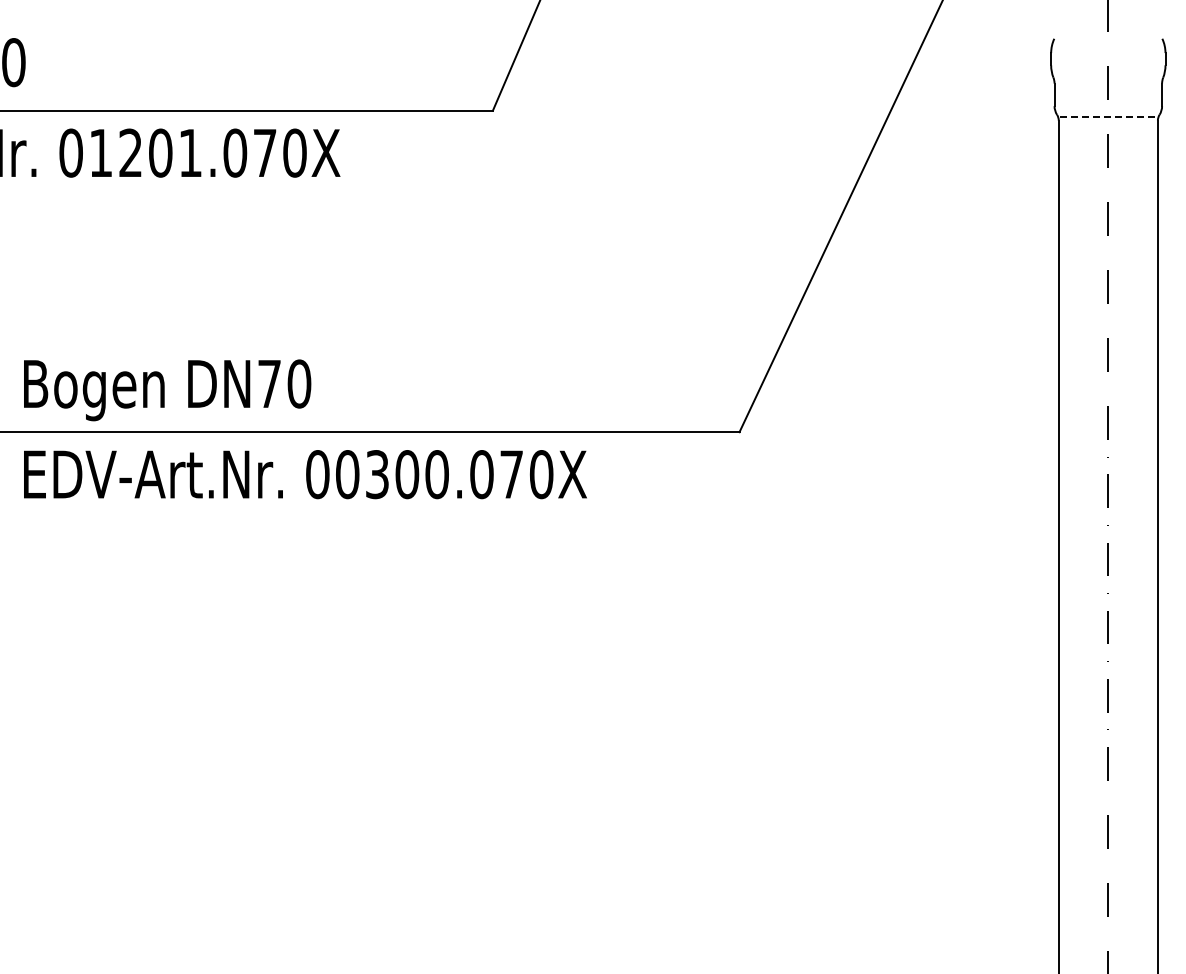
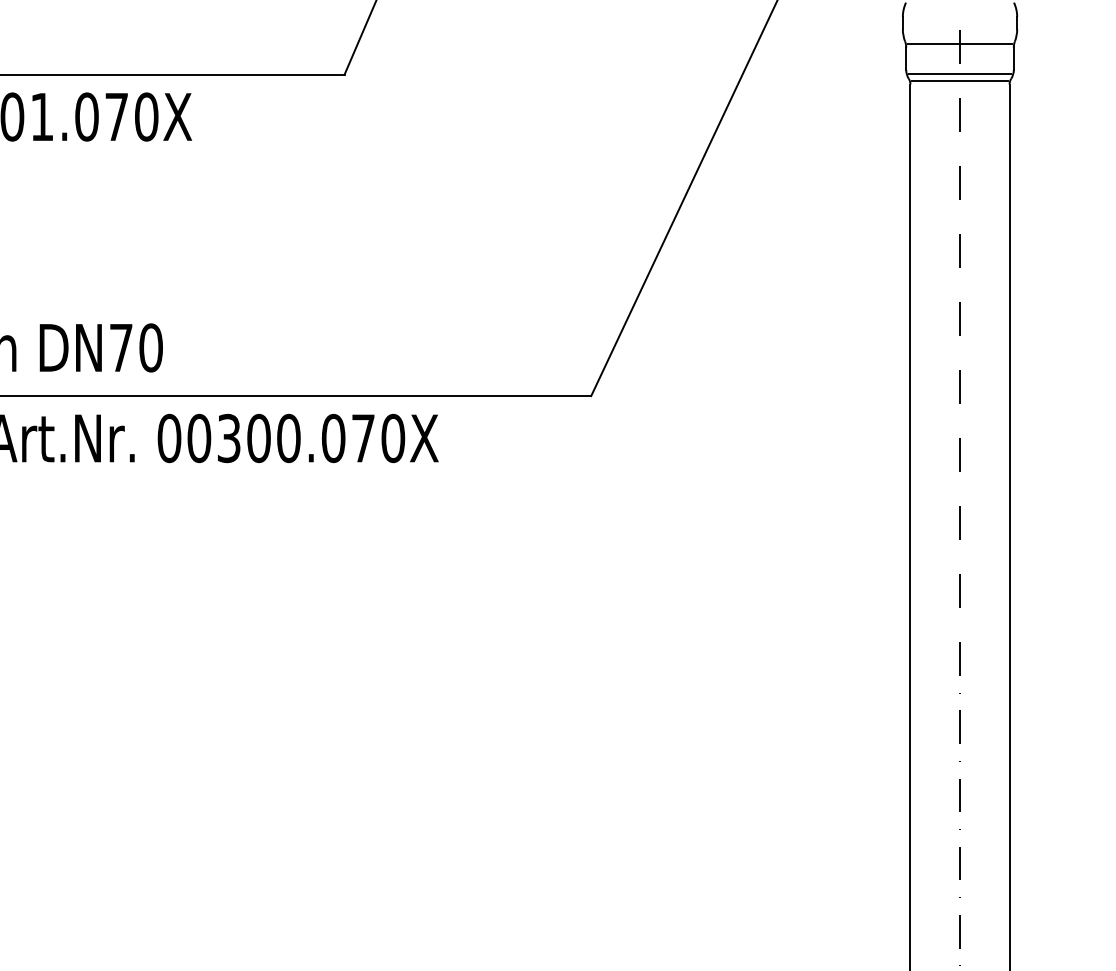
line: (1108, 80) -> (960, 44), added
line: (1108, 110) -> (960, 74), added
line: (1108, 117) -> (960, 81), dashed -> solid

